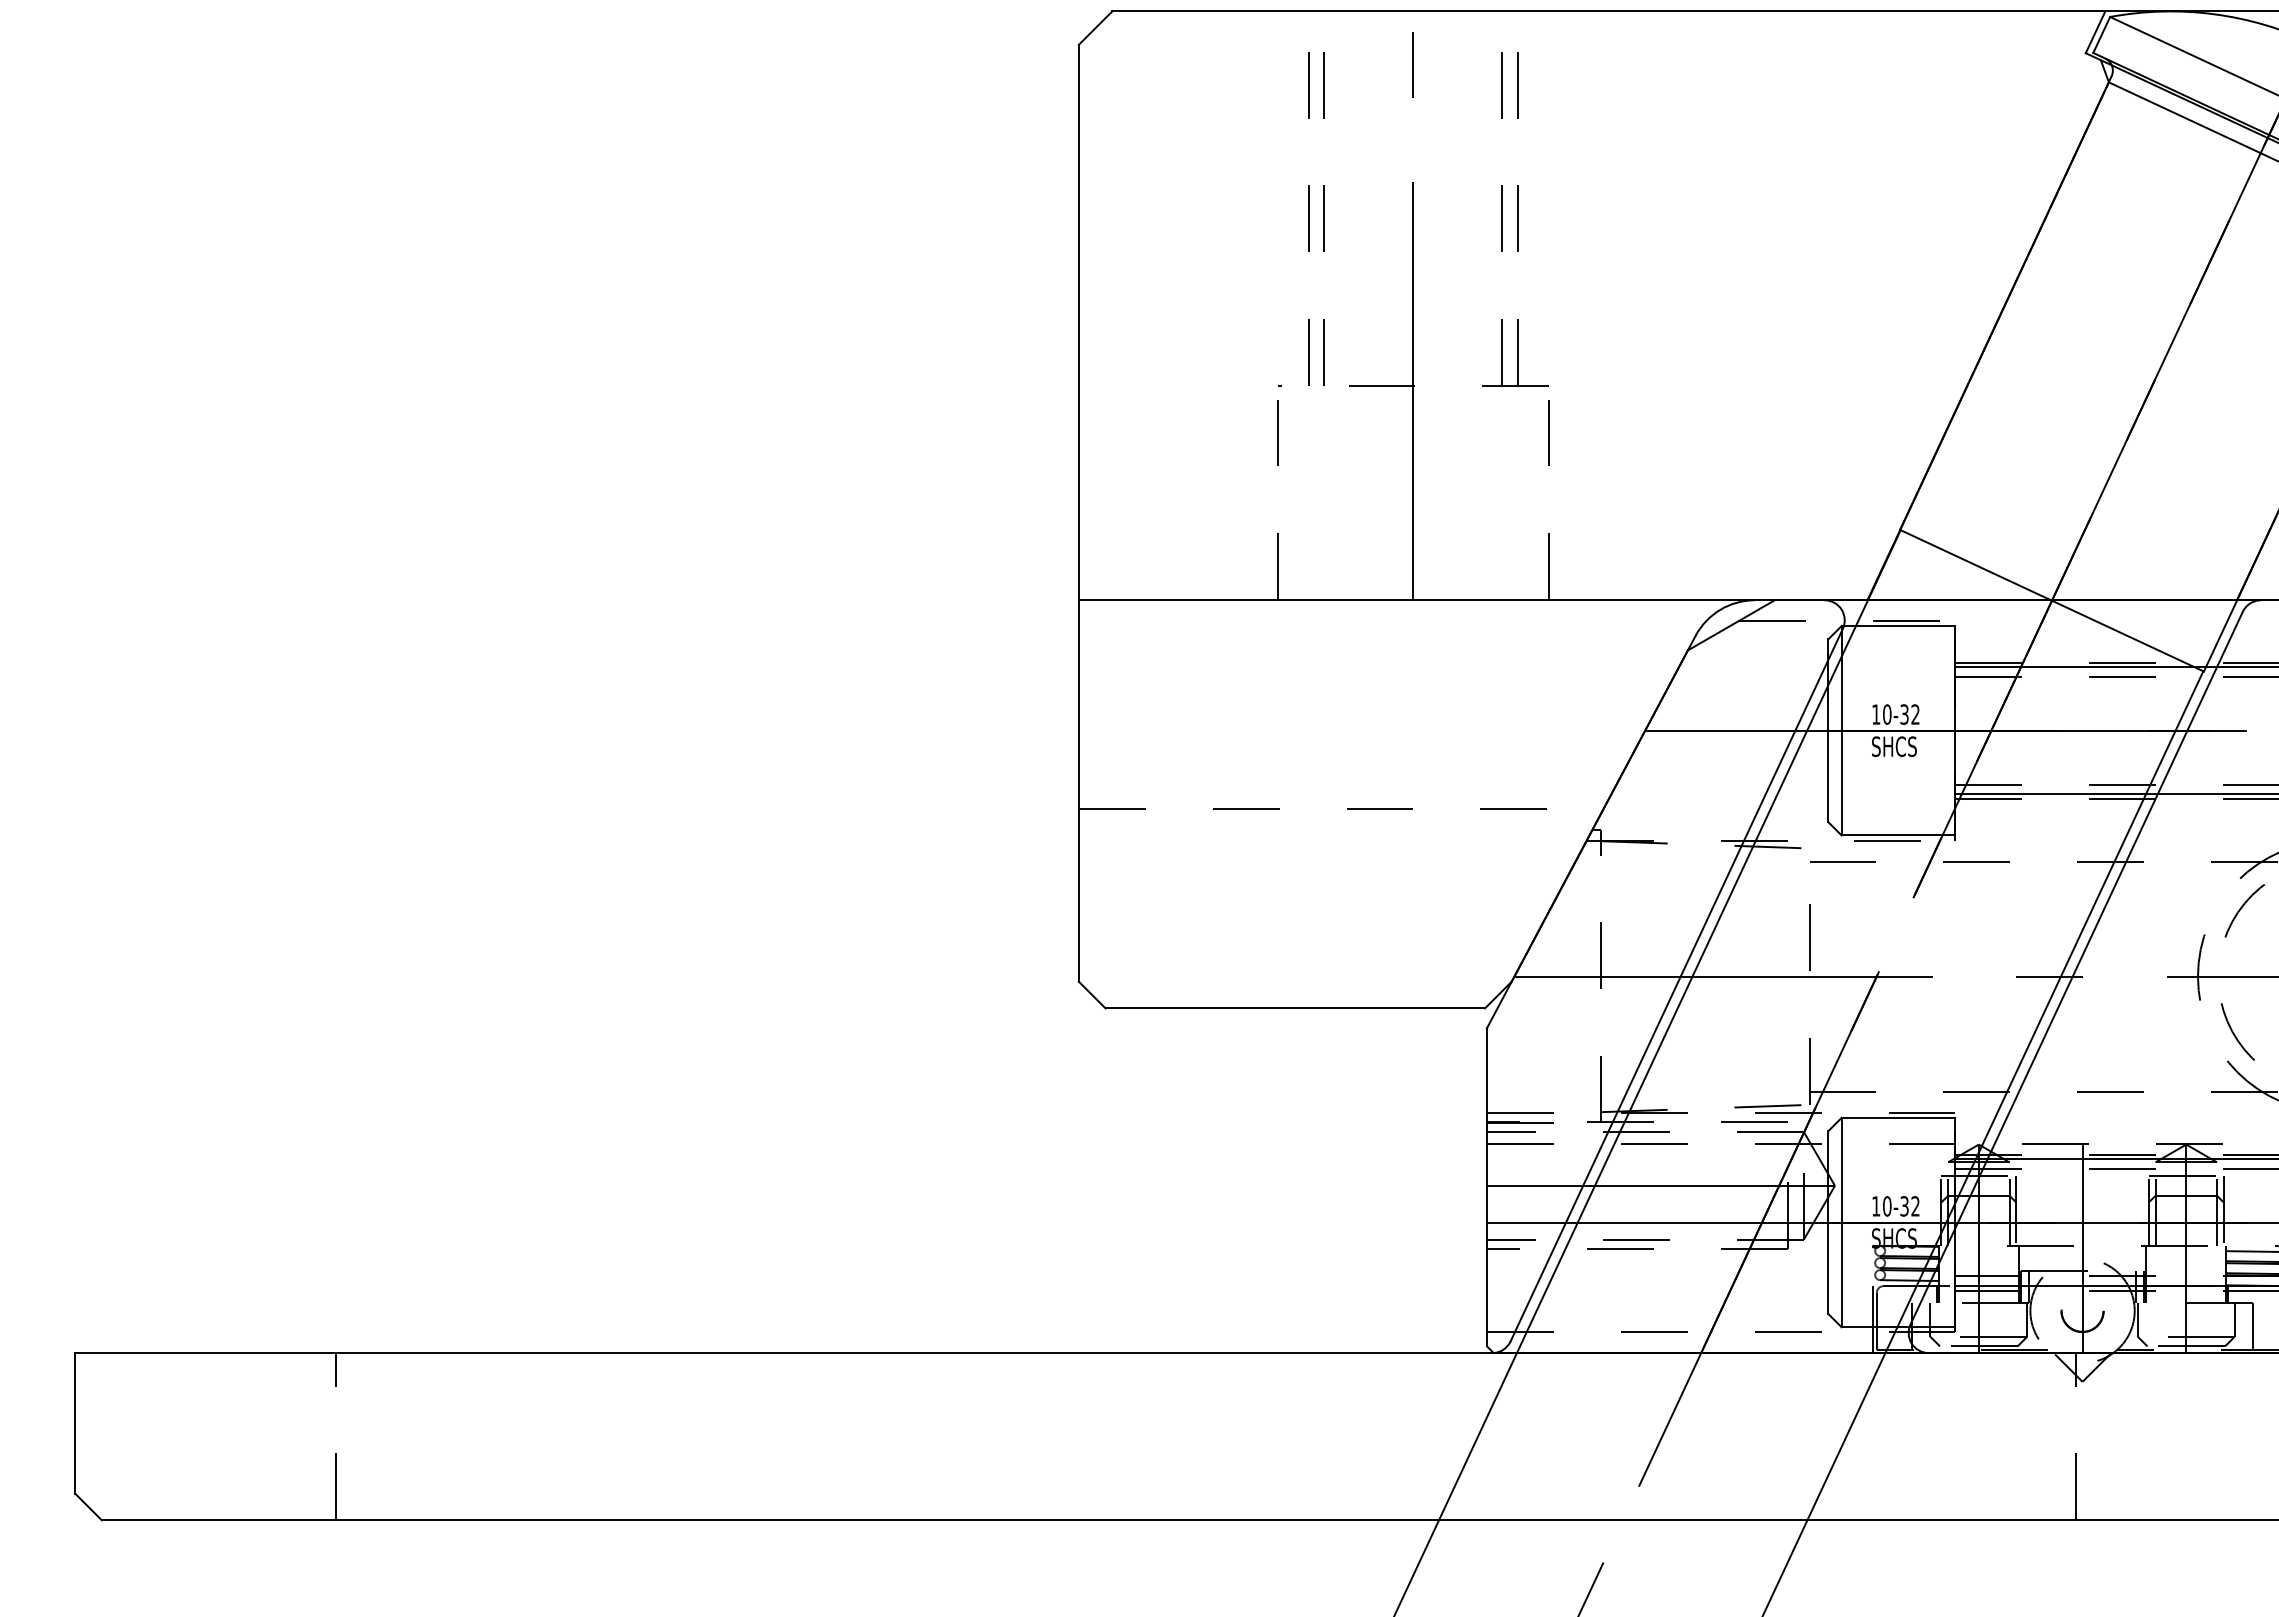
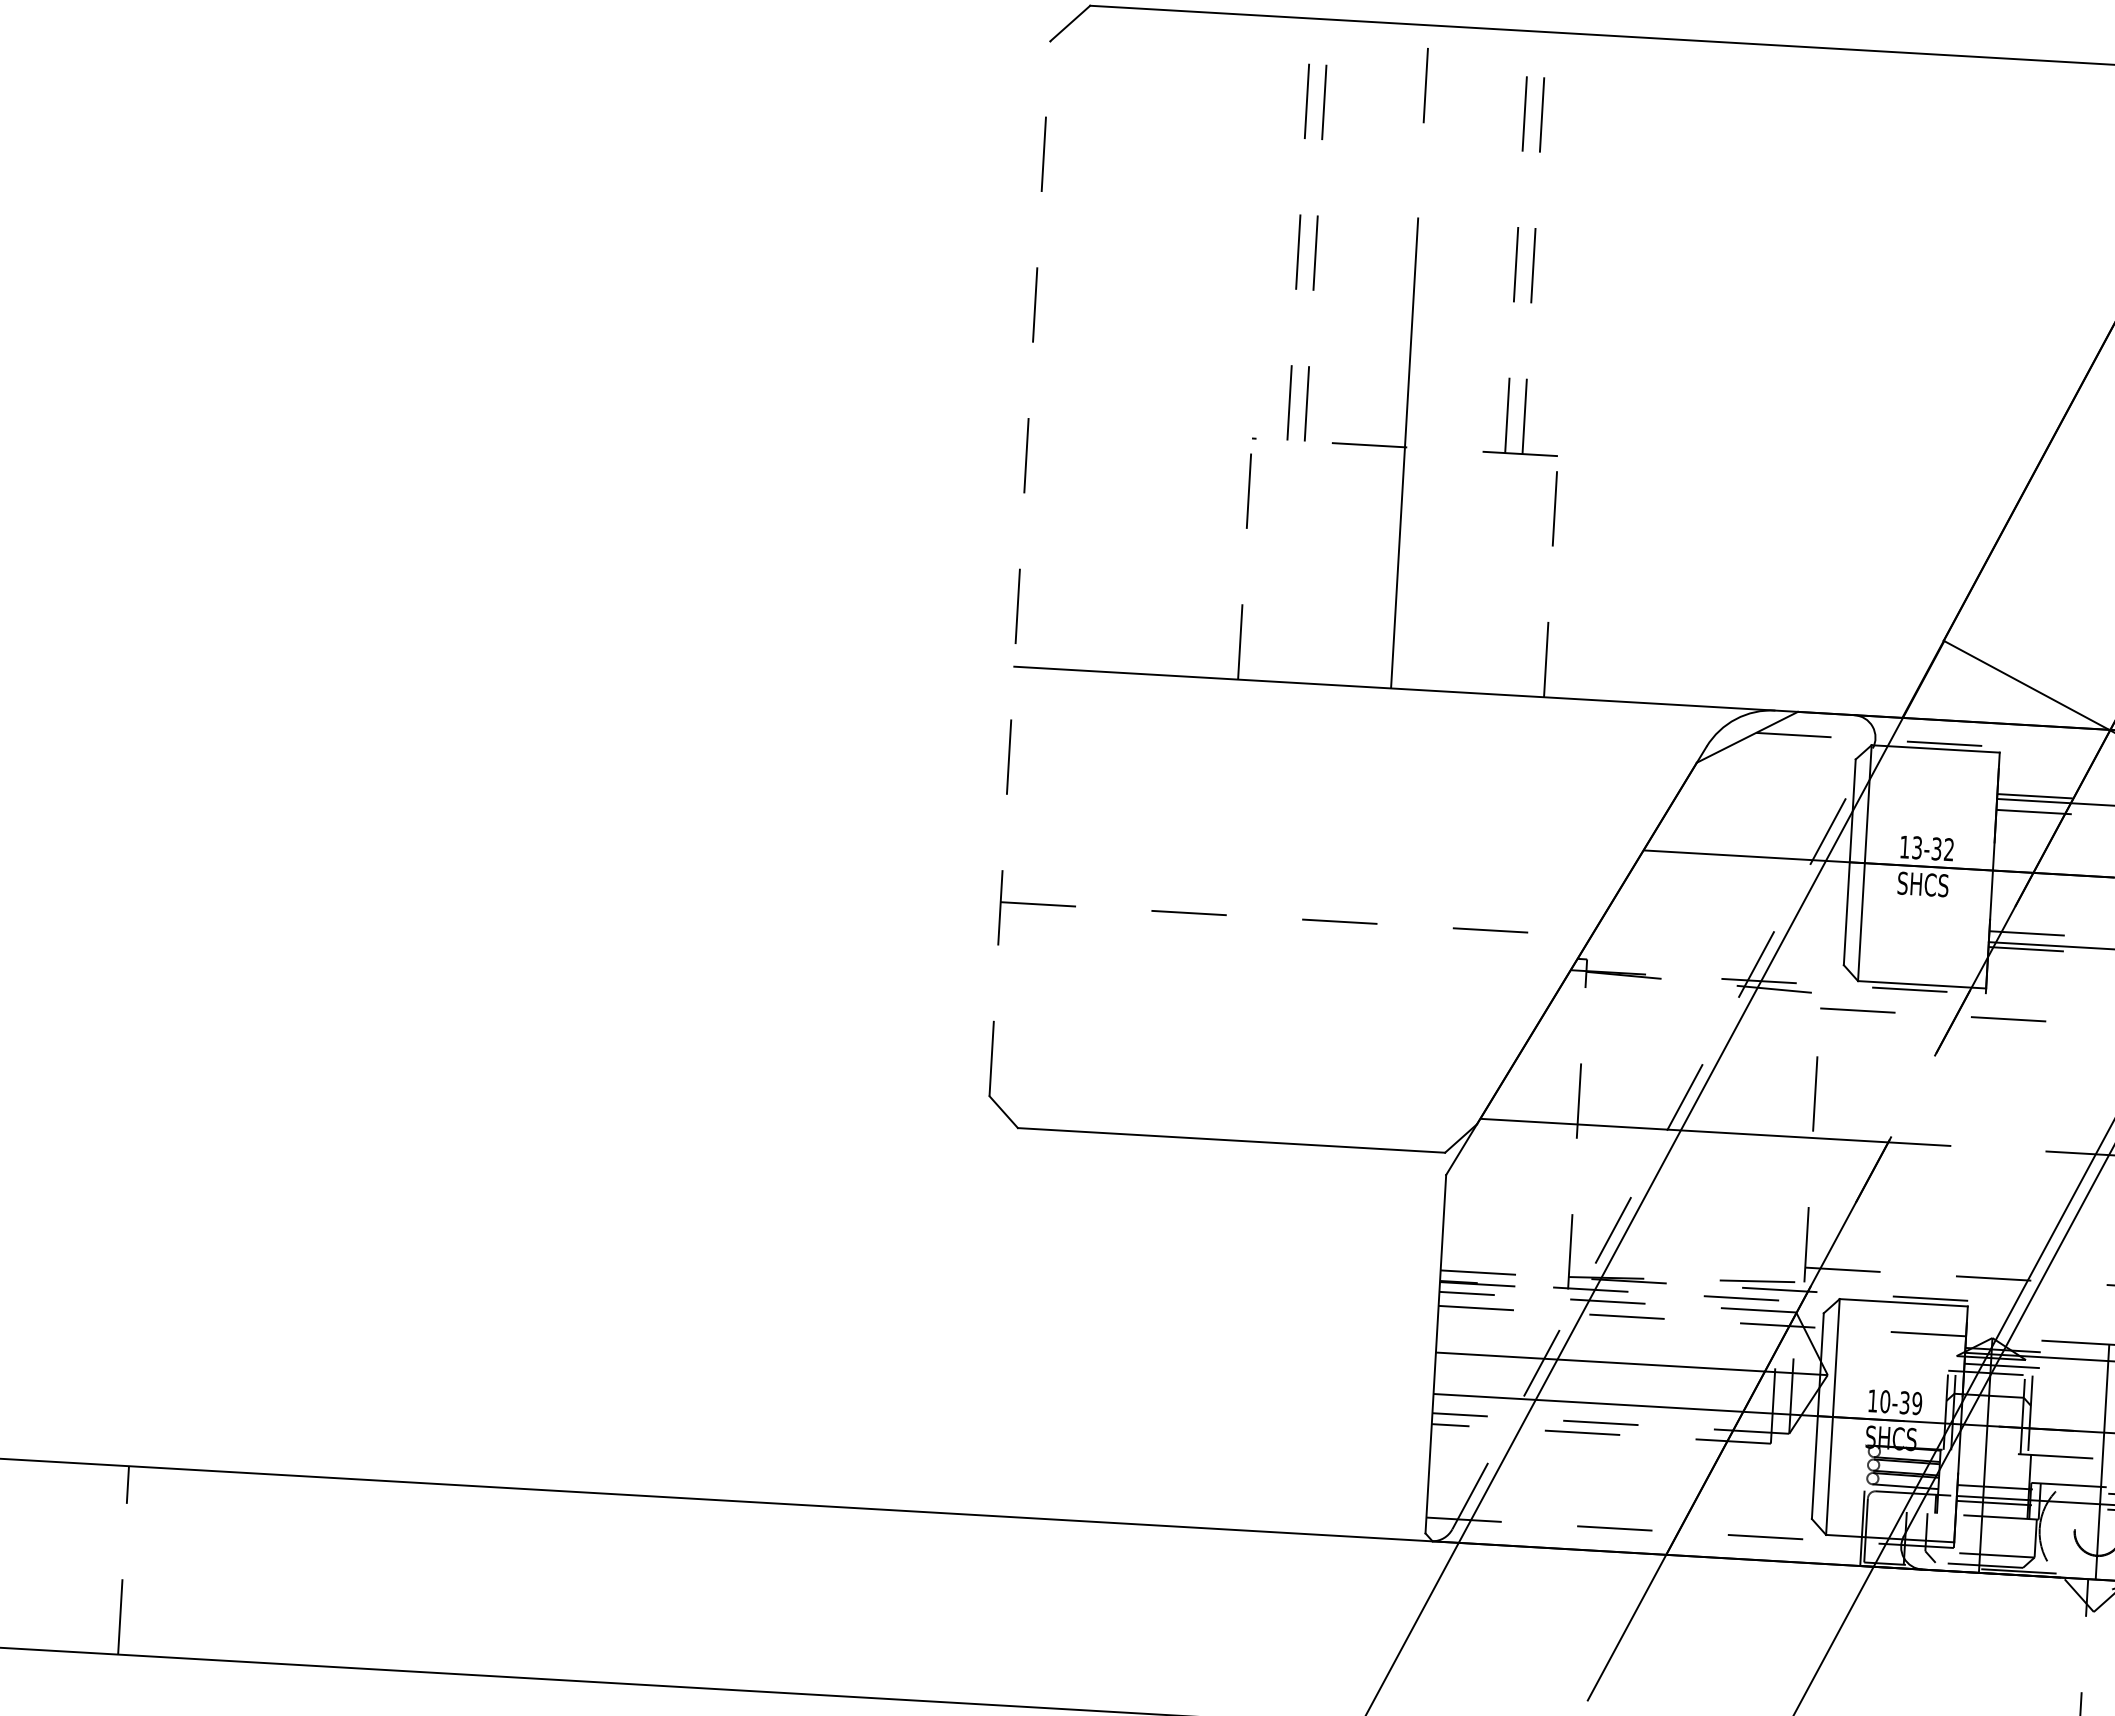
line: (1078, 512) -> (1019, 567), solid -> dashed
text: (1887, 714) -> (1917, 847), 10-32 -> 13-32
line: (1676, 984) -> (1662, 1138), solid -> dashed
text: (1915, 1206) -> (1917, 1403), 10-32 -> 10-39

